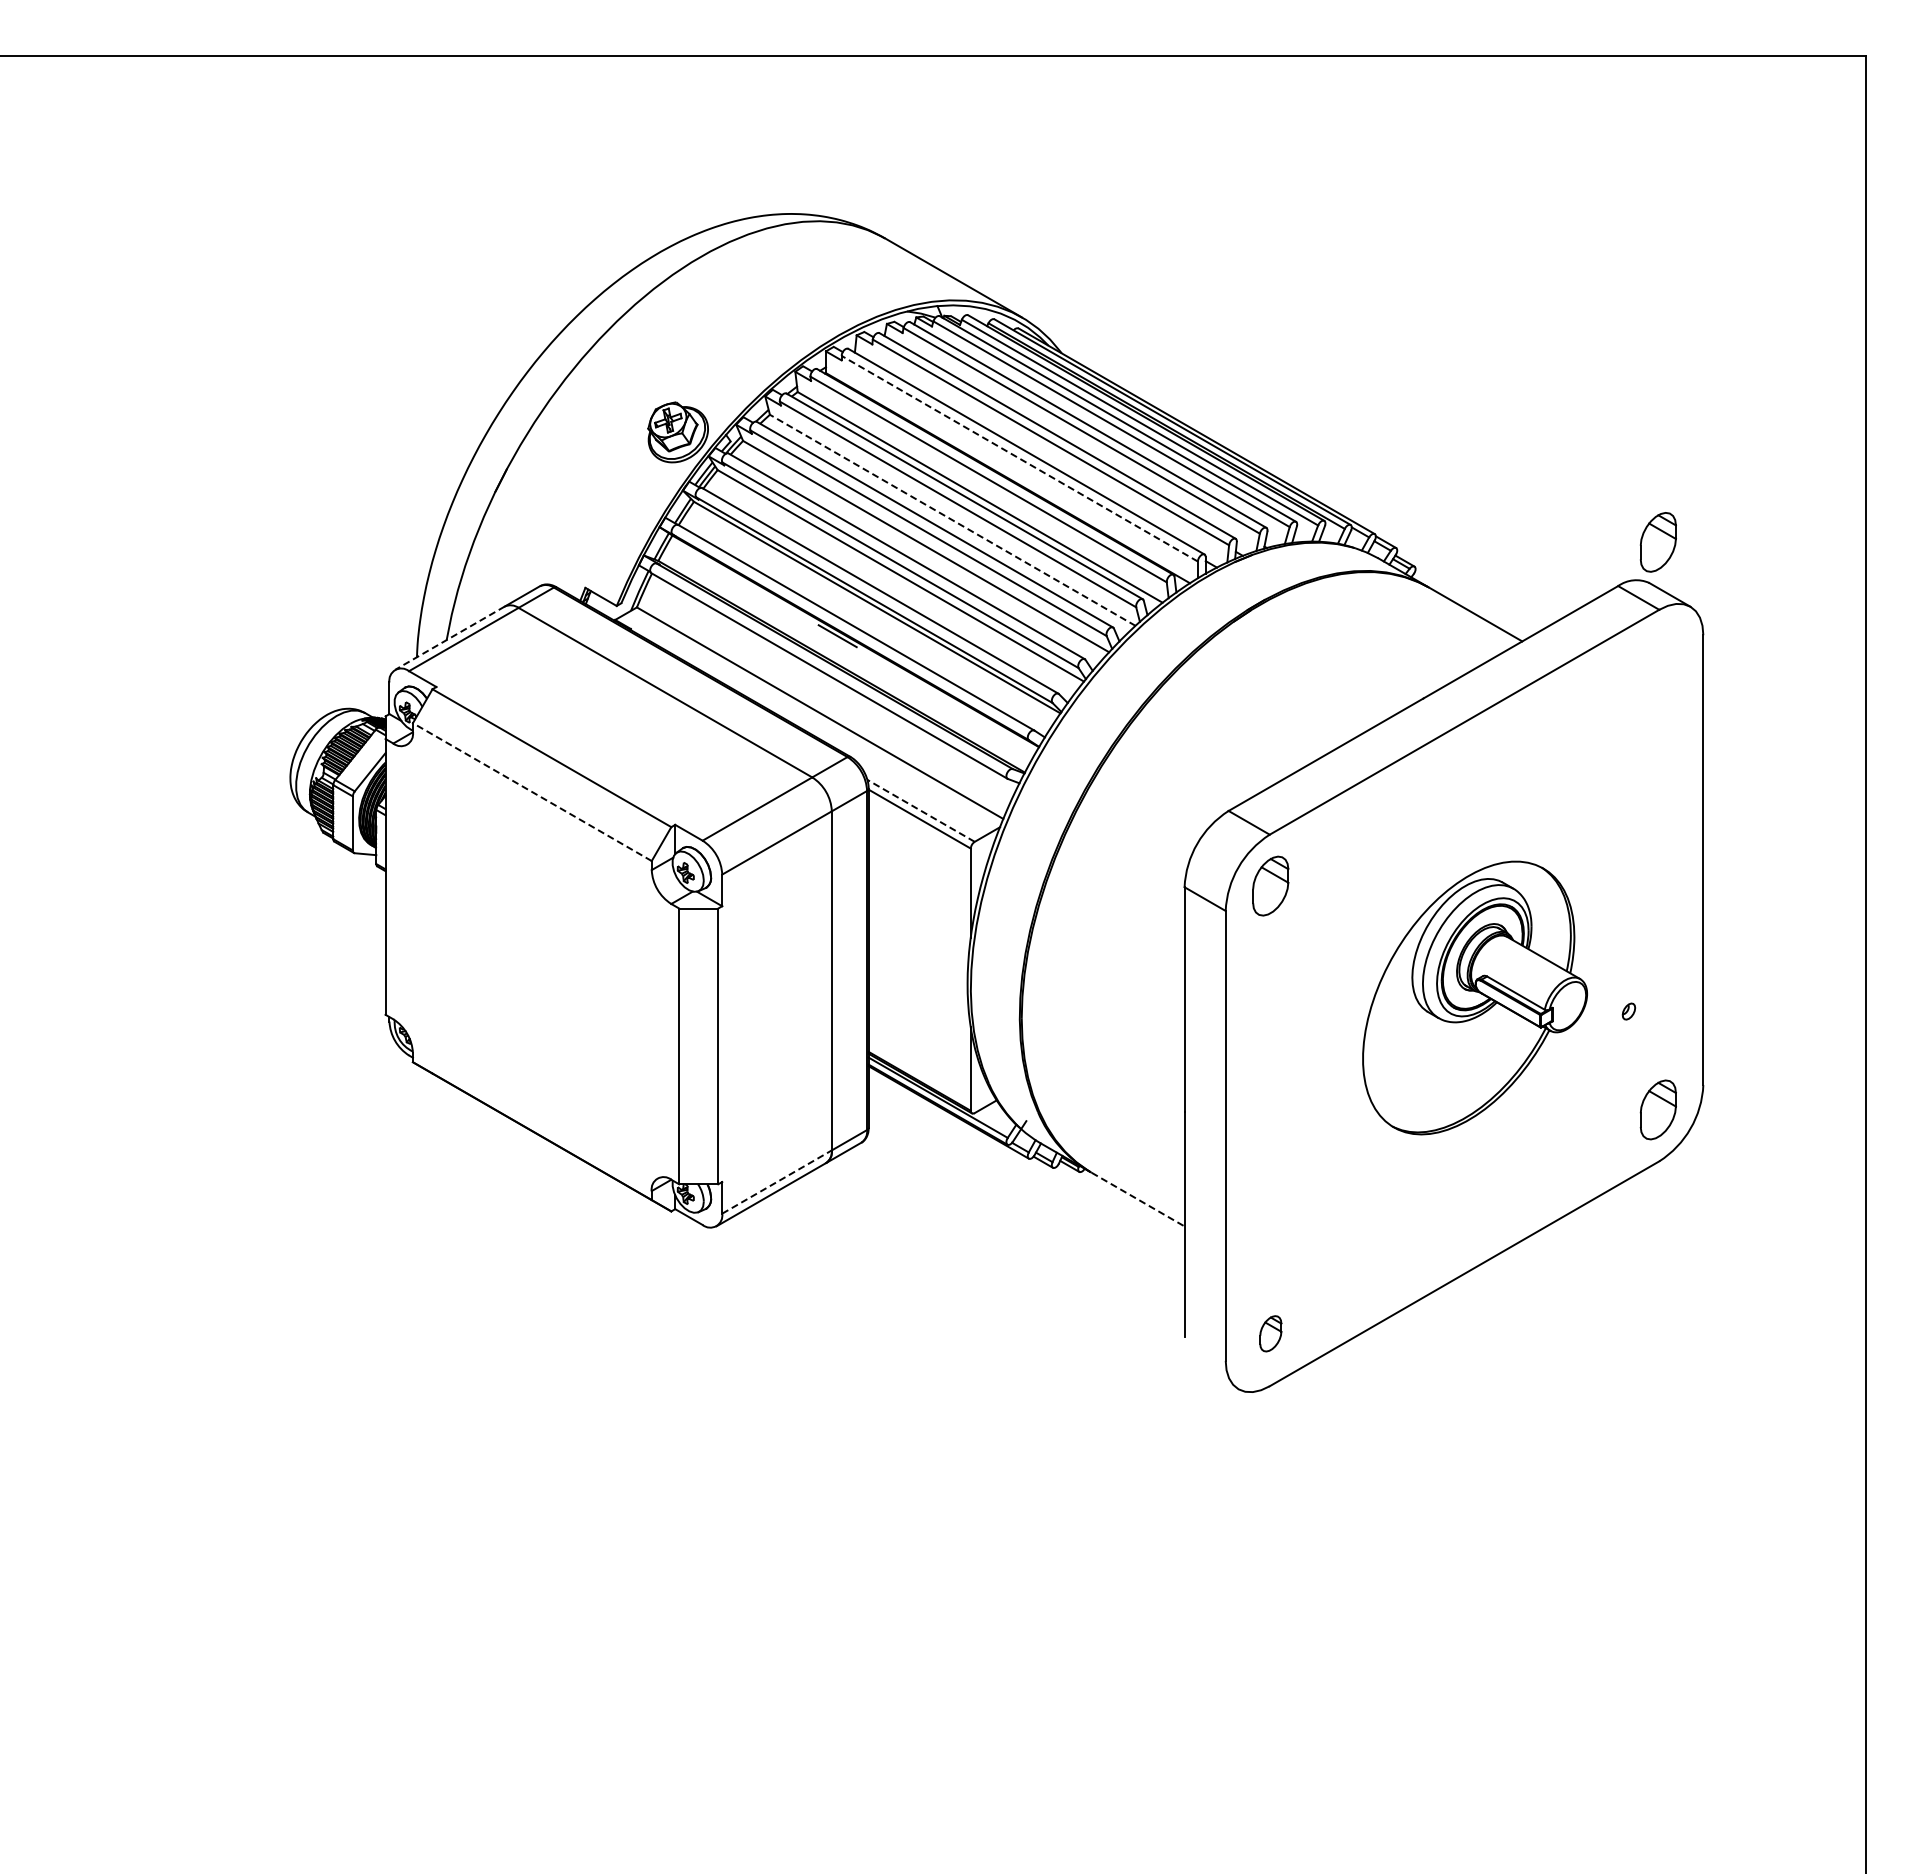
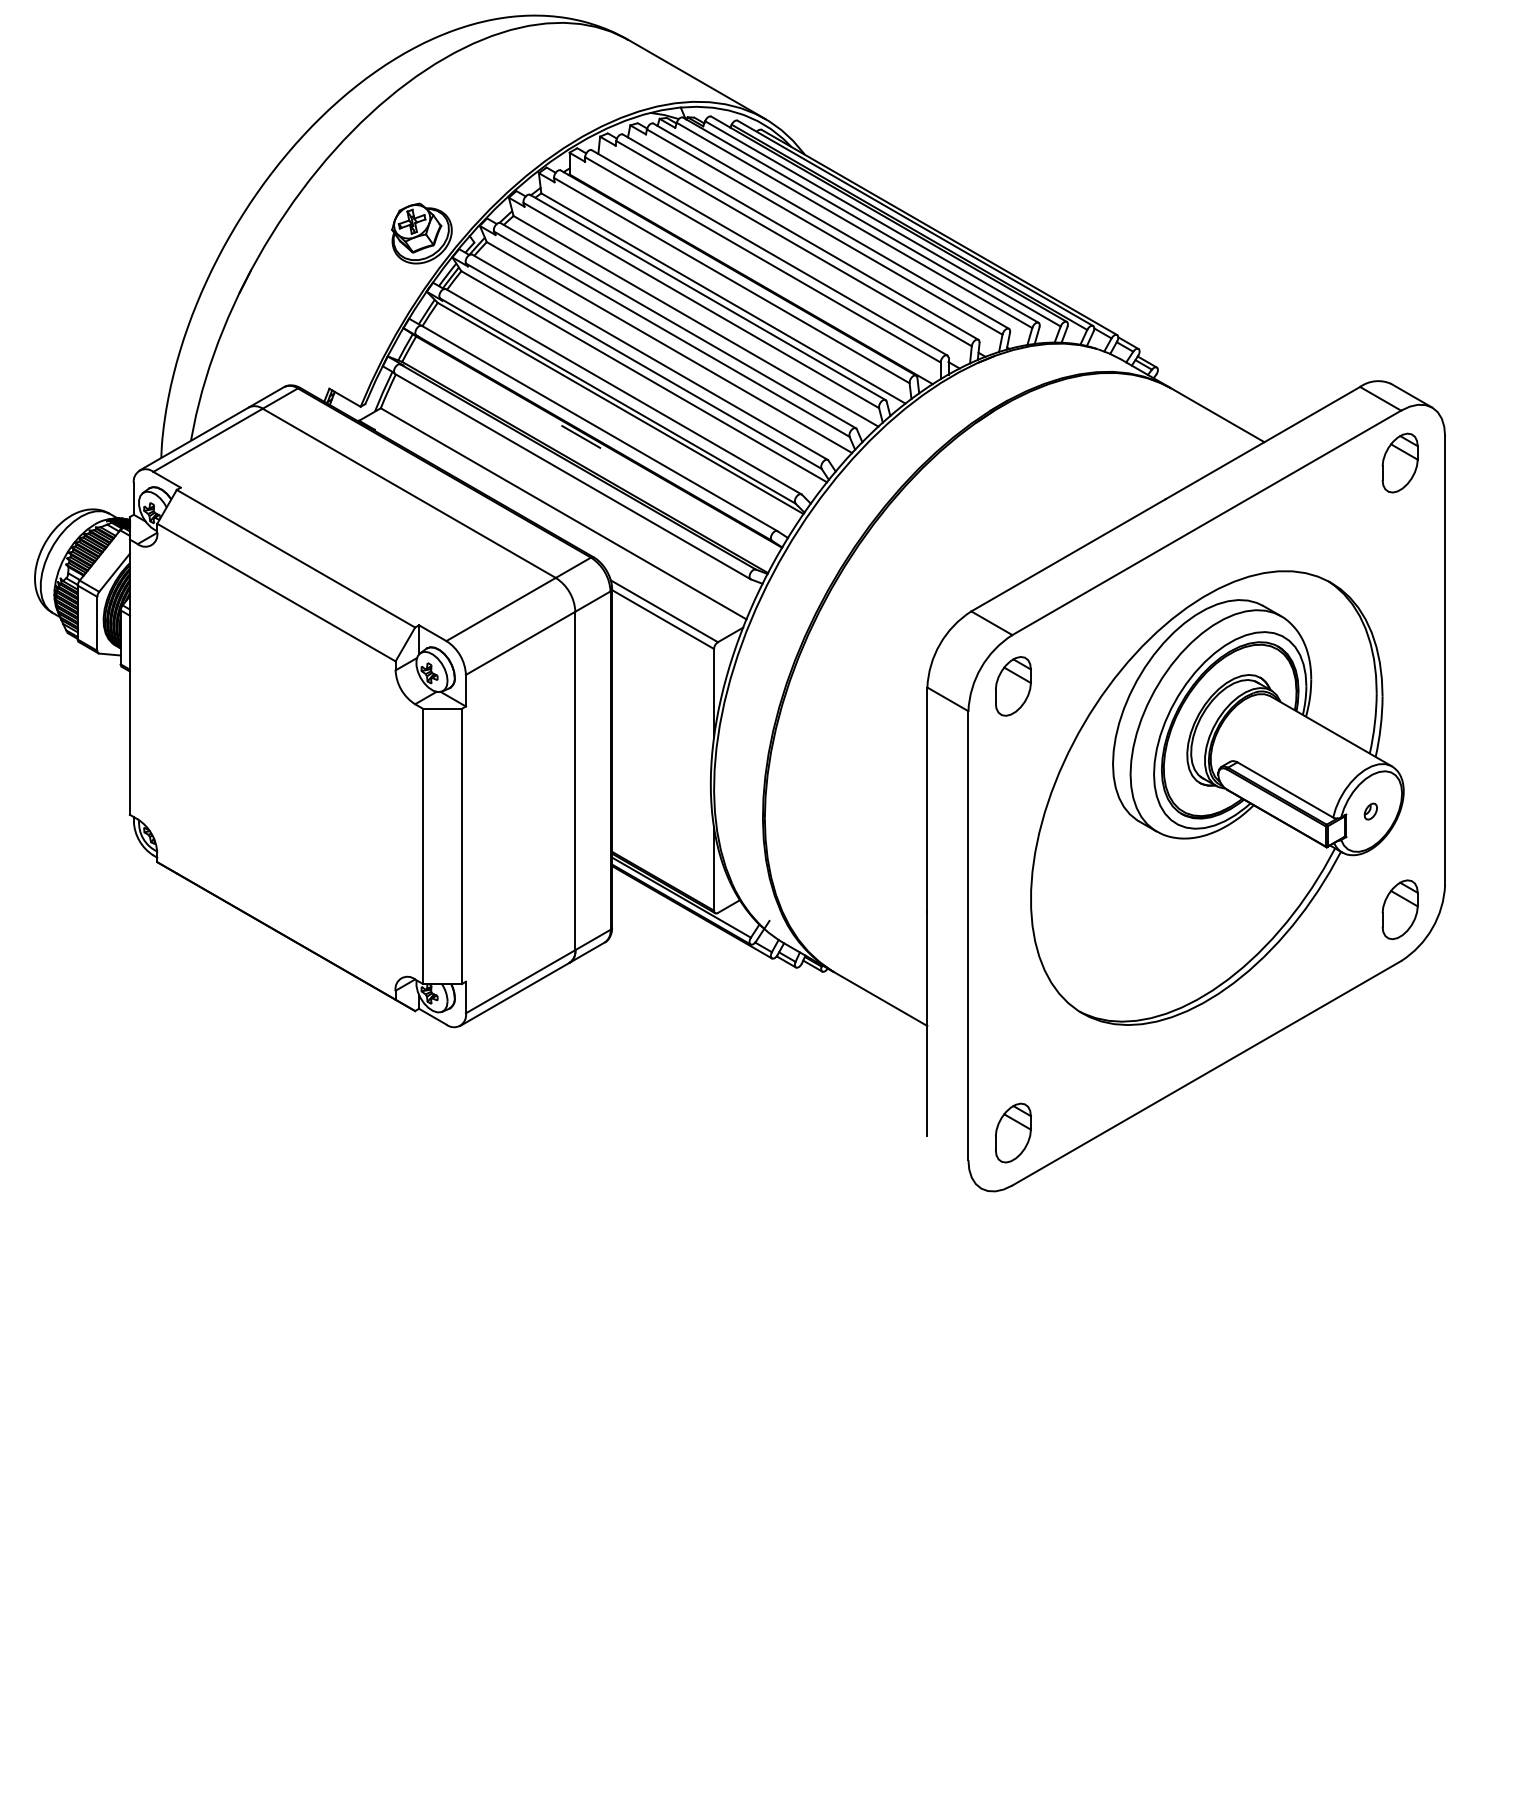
line: (1019, 458) -> (762, 259), dashed -> solid
line: (952, 520) -> (695, 321), dashed -> solid
part: (1657, 542) -> (1399, 463), moved
line: (449, 638) -> (193, 439), dashed -> solid
line: (532, 792) -> (276, 592), dashed -> solid
line: (920, 810) -> (663, 610), dashed -> solid
part: (1474, 997) -> (1216, 797), size x1.67
line: (777, 1181) -> (521, 981), dashed -> solid
line: (1138, 1199) -> (881, 999), dashed -> solid
part: (1270, 1333) -> (1013, 1132), size x1.67

